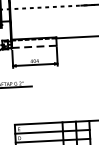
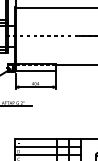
line: (33, 47) -> (35, 71), dashed -> solid

